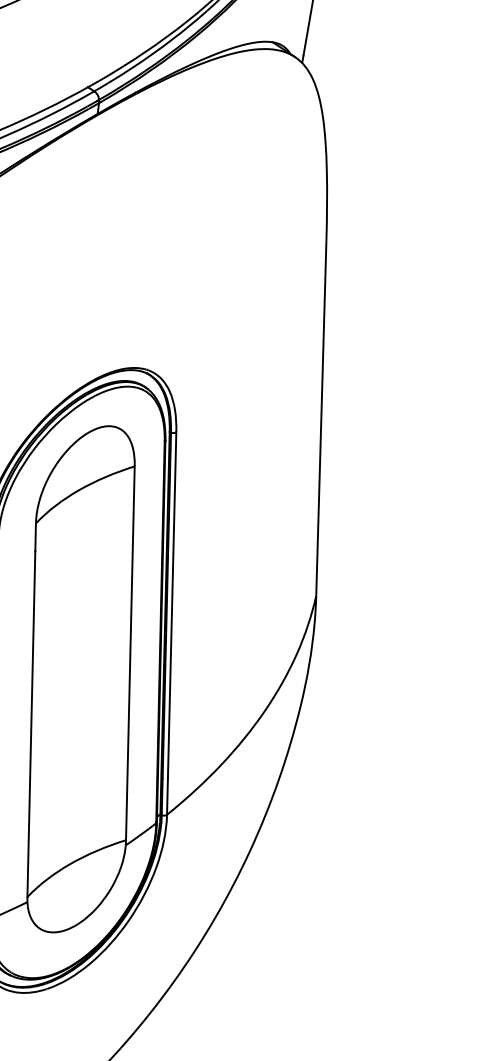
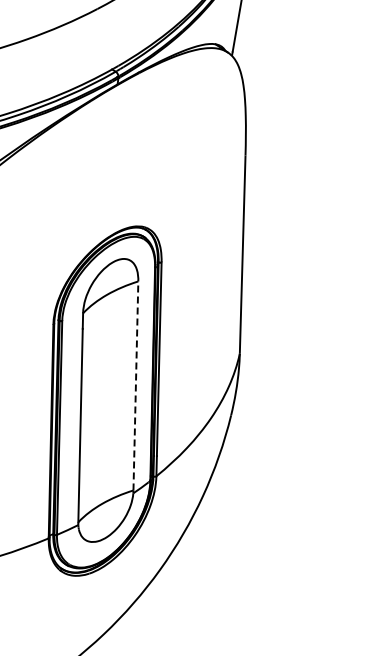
line: (129, 652) -> (135, 385), solid -> dashed

